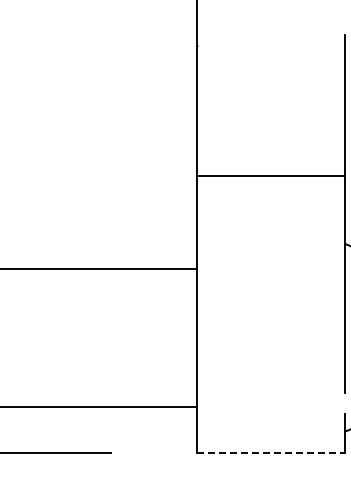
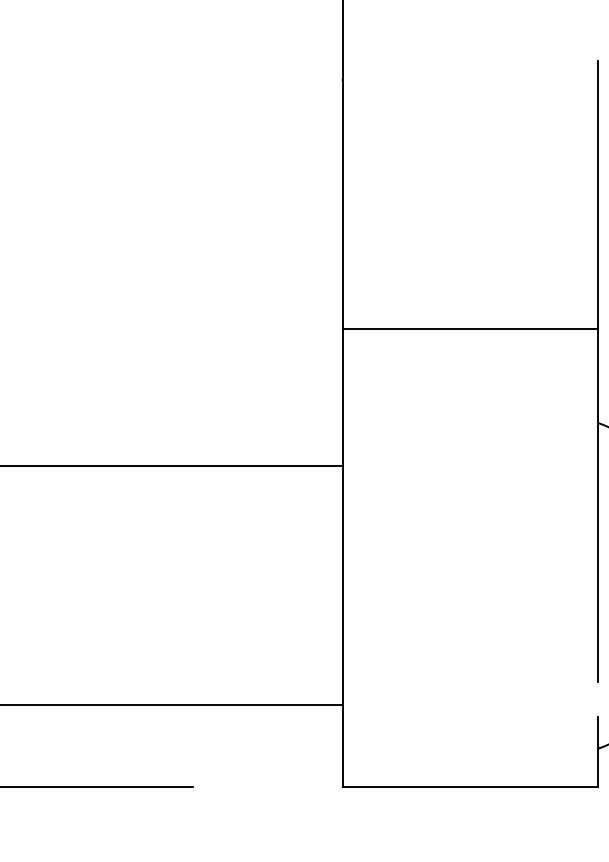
line: (270, 175) -> (469, 328), moved
line: (271, 453) -> (471, 786), dashed -> solid

